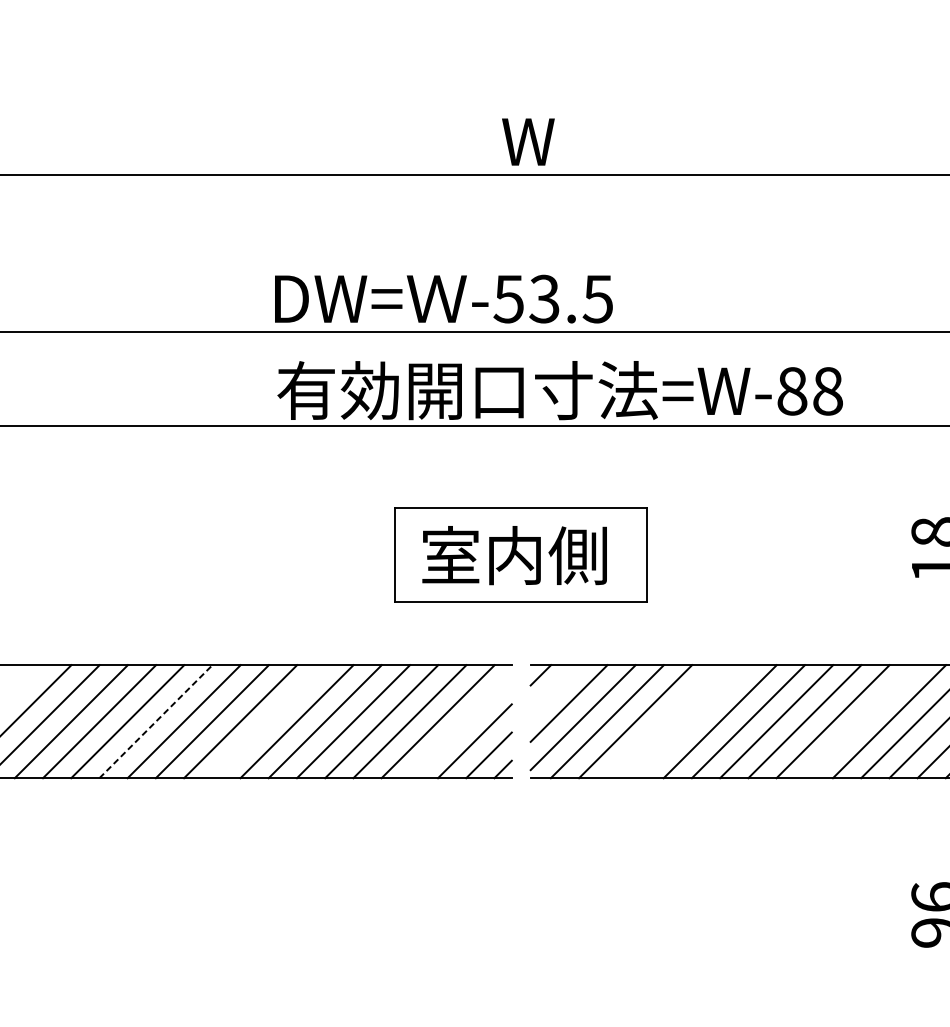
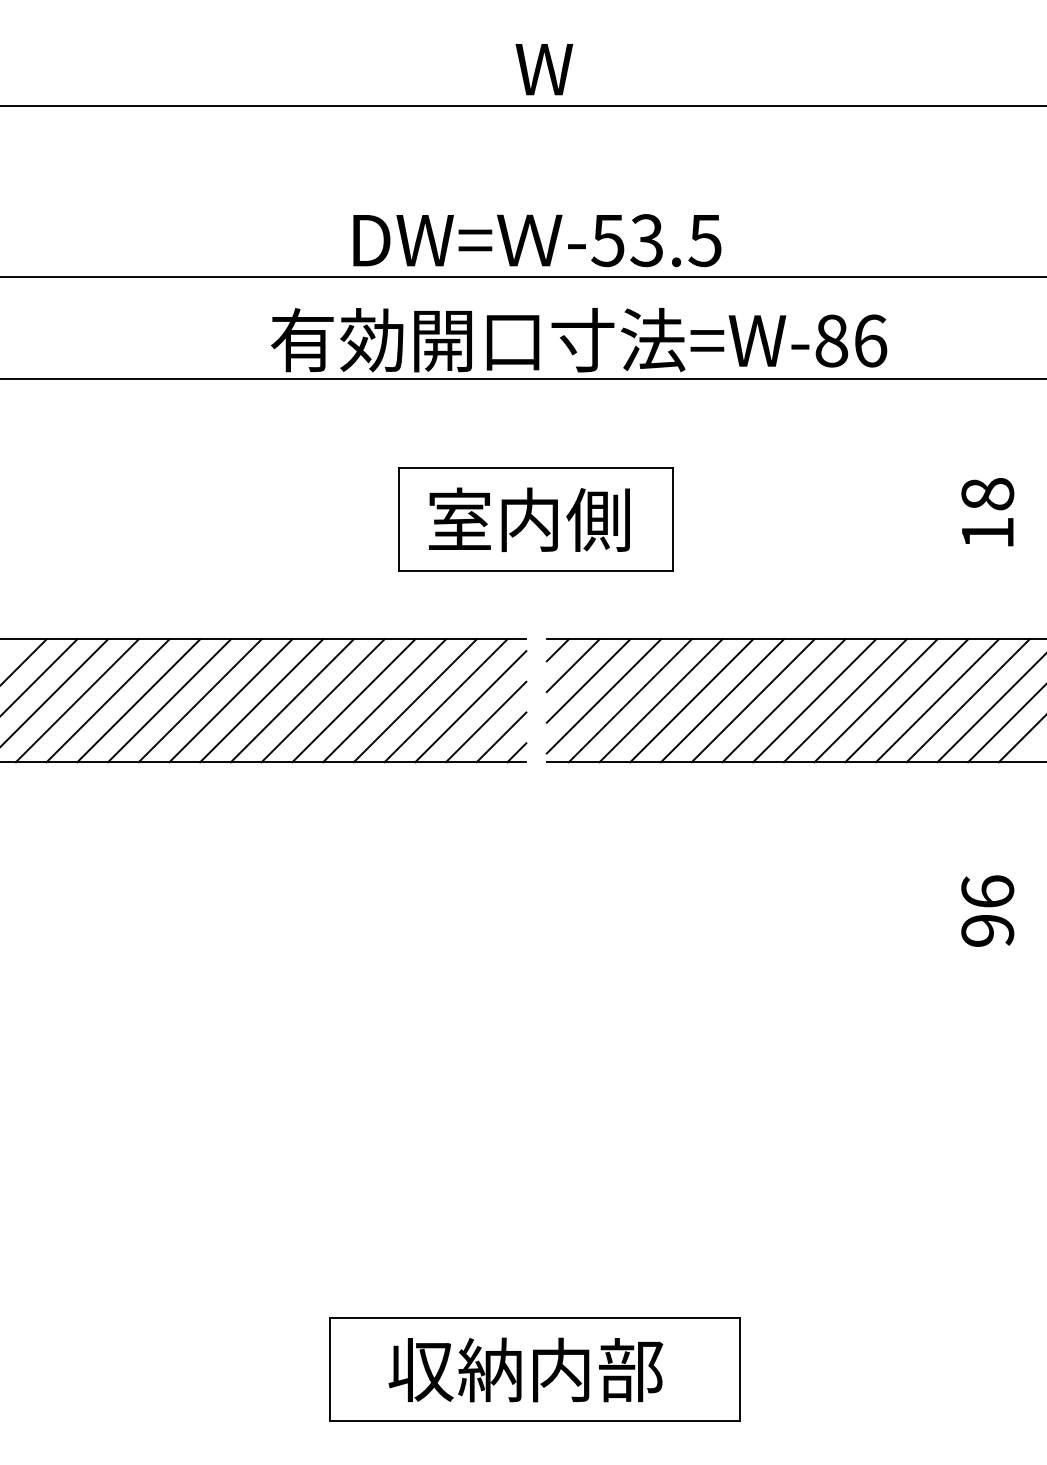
text: (444, 299) -> (537, 240), moved
text: (827, 390) -> (870, 340), =W-88 -> =W-86
line: (554, 689) -> (572, 665), added
line: (156, 721) -> (139, 700), dashed -> solid
line: (268, 721) -> (261, 700), added
line: (663, 721) -> (691, 700), added
line: (691, 721) -> (722, 700), added
line: (860, 721) -> (906, 700), added
line: (460, 727) -> (470, 706), added

